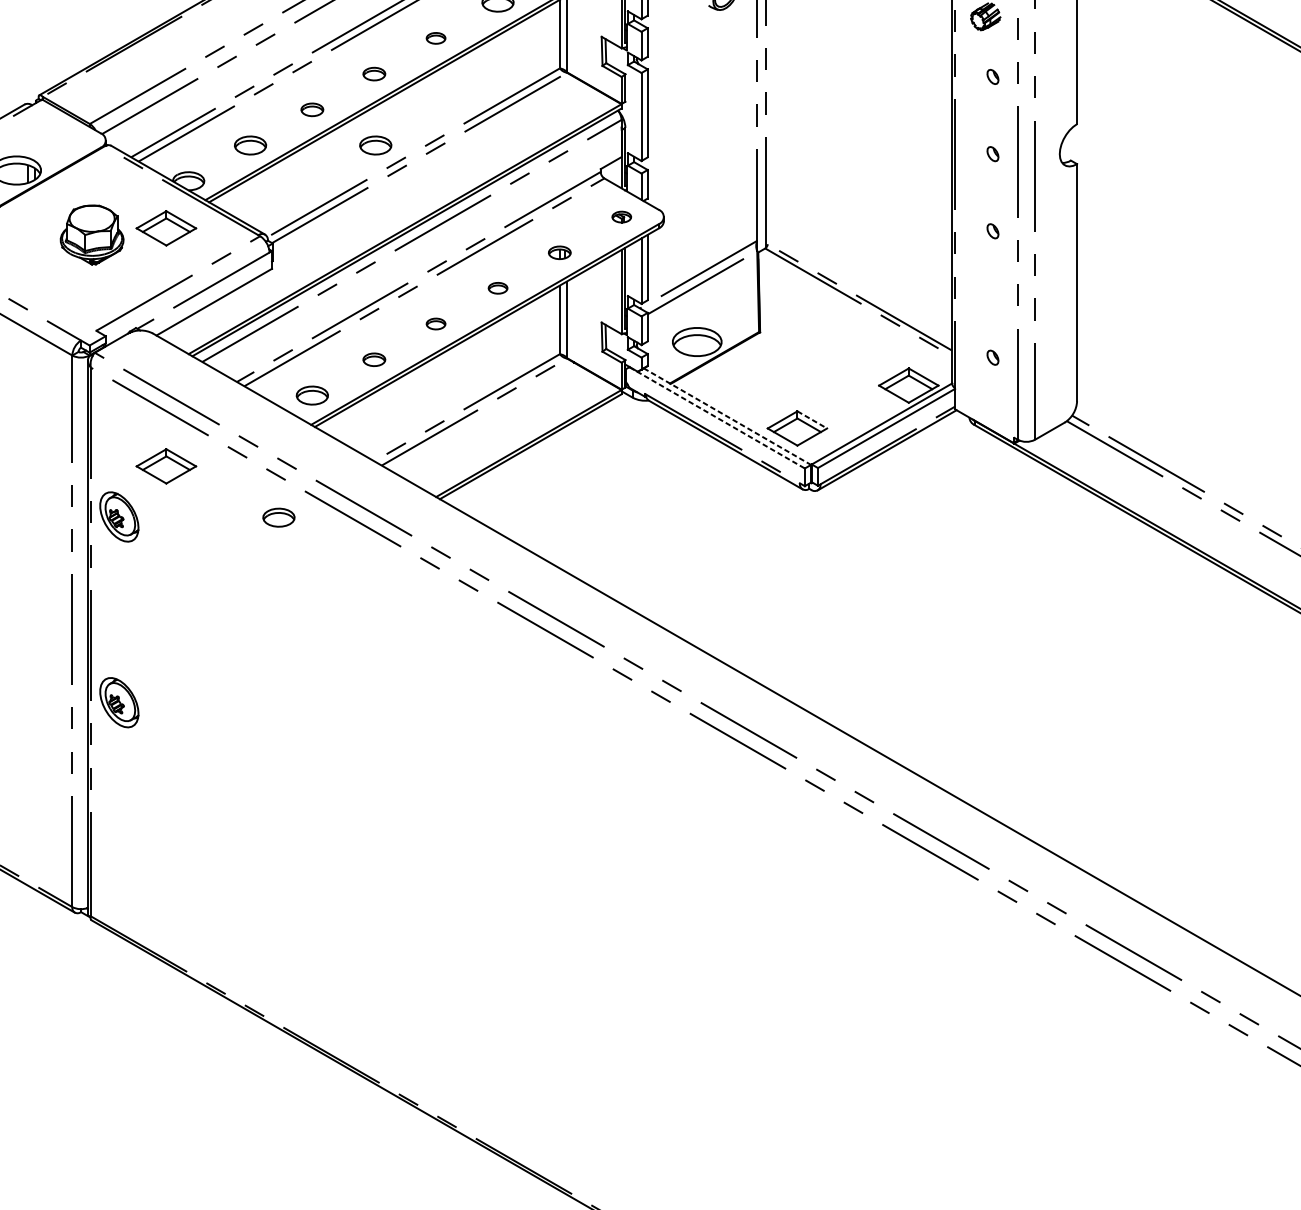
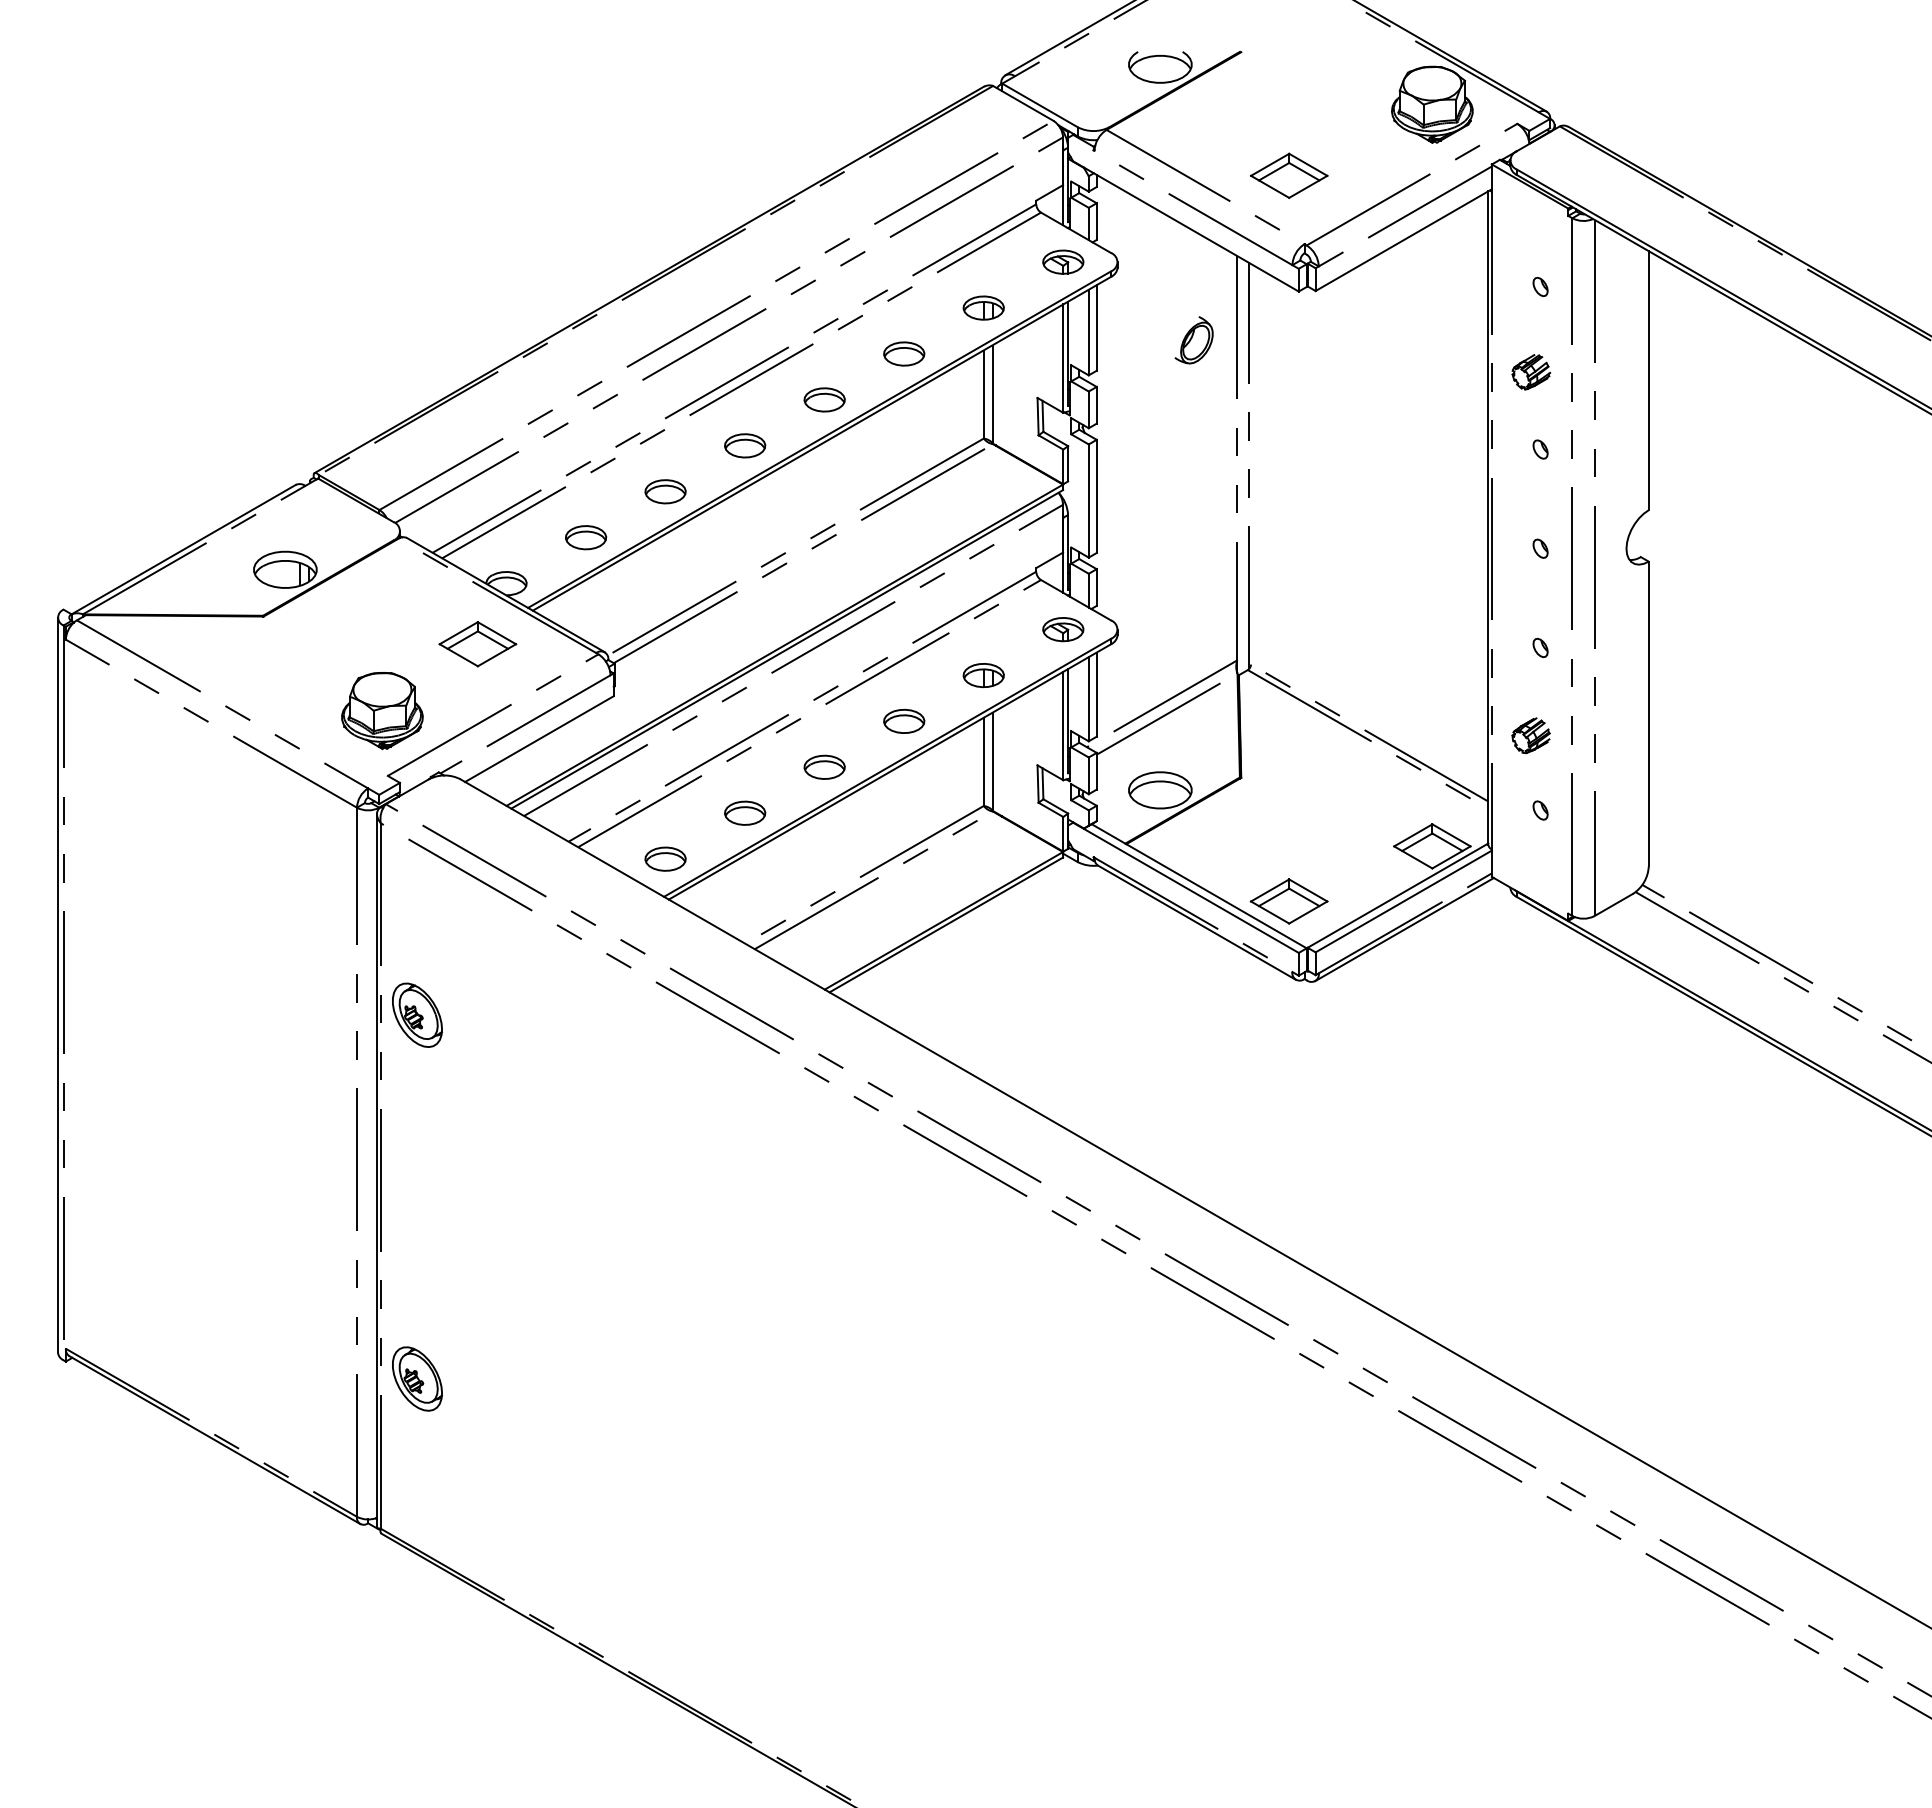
part: (435, 38) -> (824, 399), size x1.67
part: (374, 73) -> (745, 445), size x1.43
part: (312, 109) -> (665, 491), size x1.43
part: (376, 145) -> (747, 537), removed
part: (621, 216) -> (1063, 629), size x1.67
part: (92, 235) -> (382, 711), moved
part: (559, 252) -> (983, 675), size x1.43
part: (498, 287) -> (904, 720), size x1.67
part: (985, 299) -> (1530, 735), added
part: (435, 323) -> (824, 766), size x1.67
part: (374, 359) -> (745, 812), size x1.43
line: (727, 416) -> (1199, 886), dashed -> solid
line: (717, 418) -> (1186, 888), dashed -> solid
line: (812, 419) -> (1308, 890), dashed -> solid
part: (166, 466) -> (477, 950), removed
part: (278, 517) -> (622, 1015), removed
part: (119, 702) -> (417, 1378), moved

